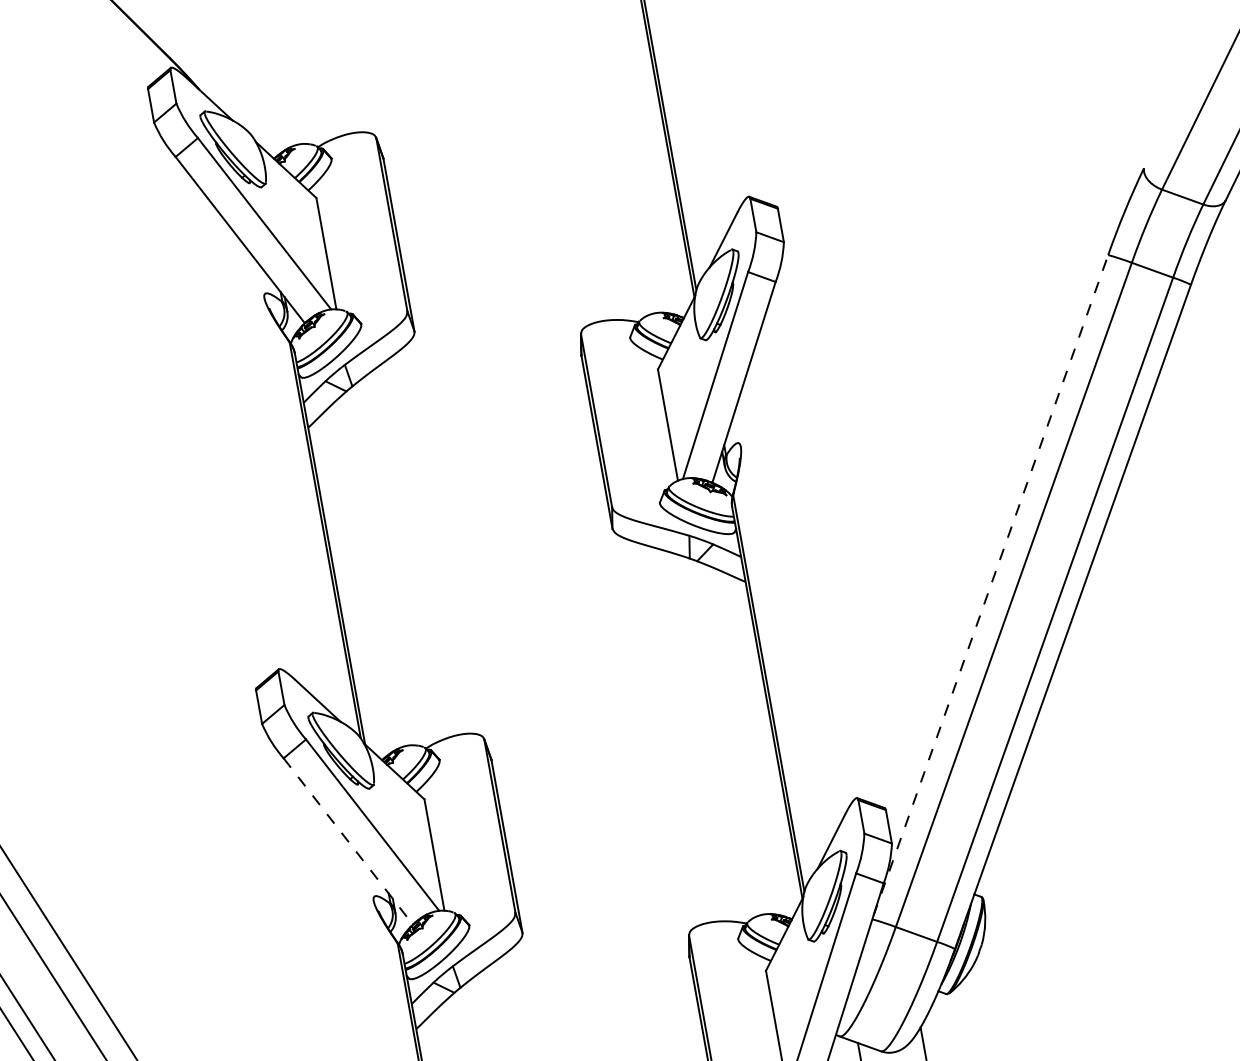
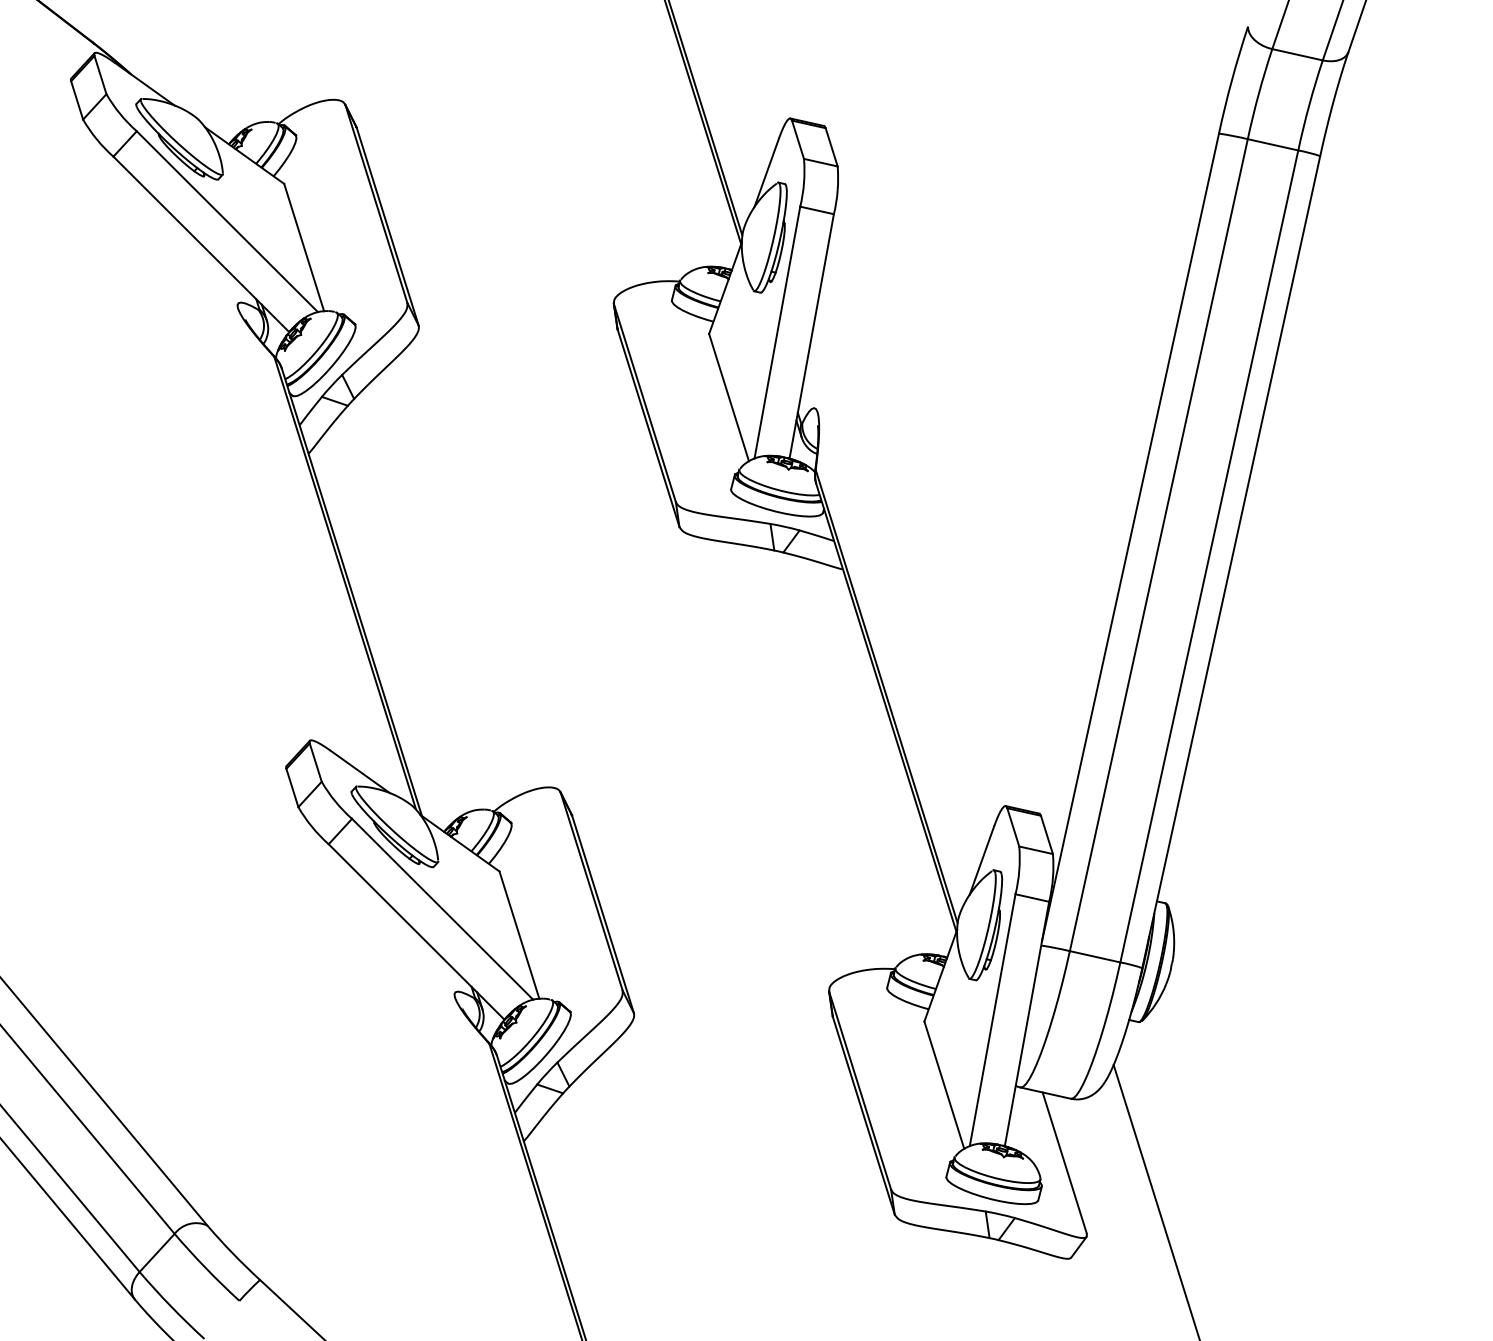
line: (990, 585) -> (1130, 537), dashed -> solid
line: (348, 841) -> (416, 932), dashed -> solid

